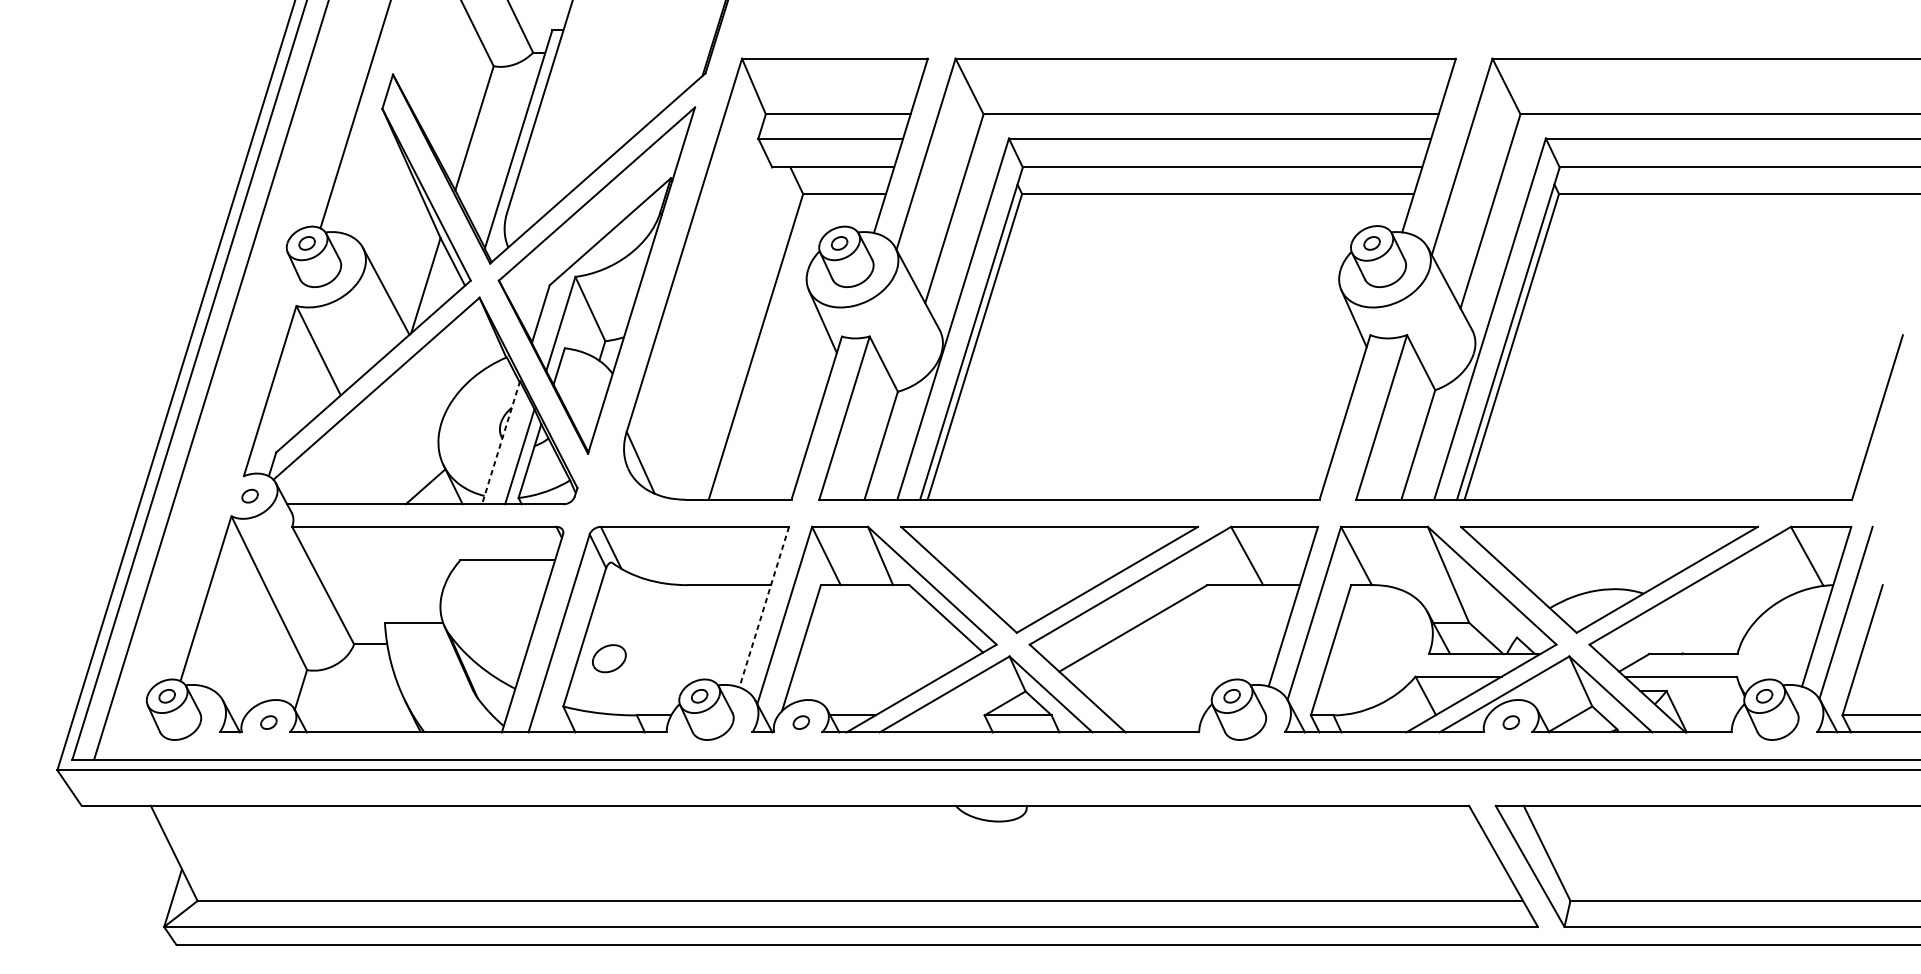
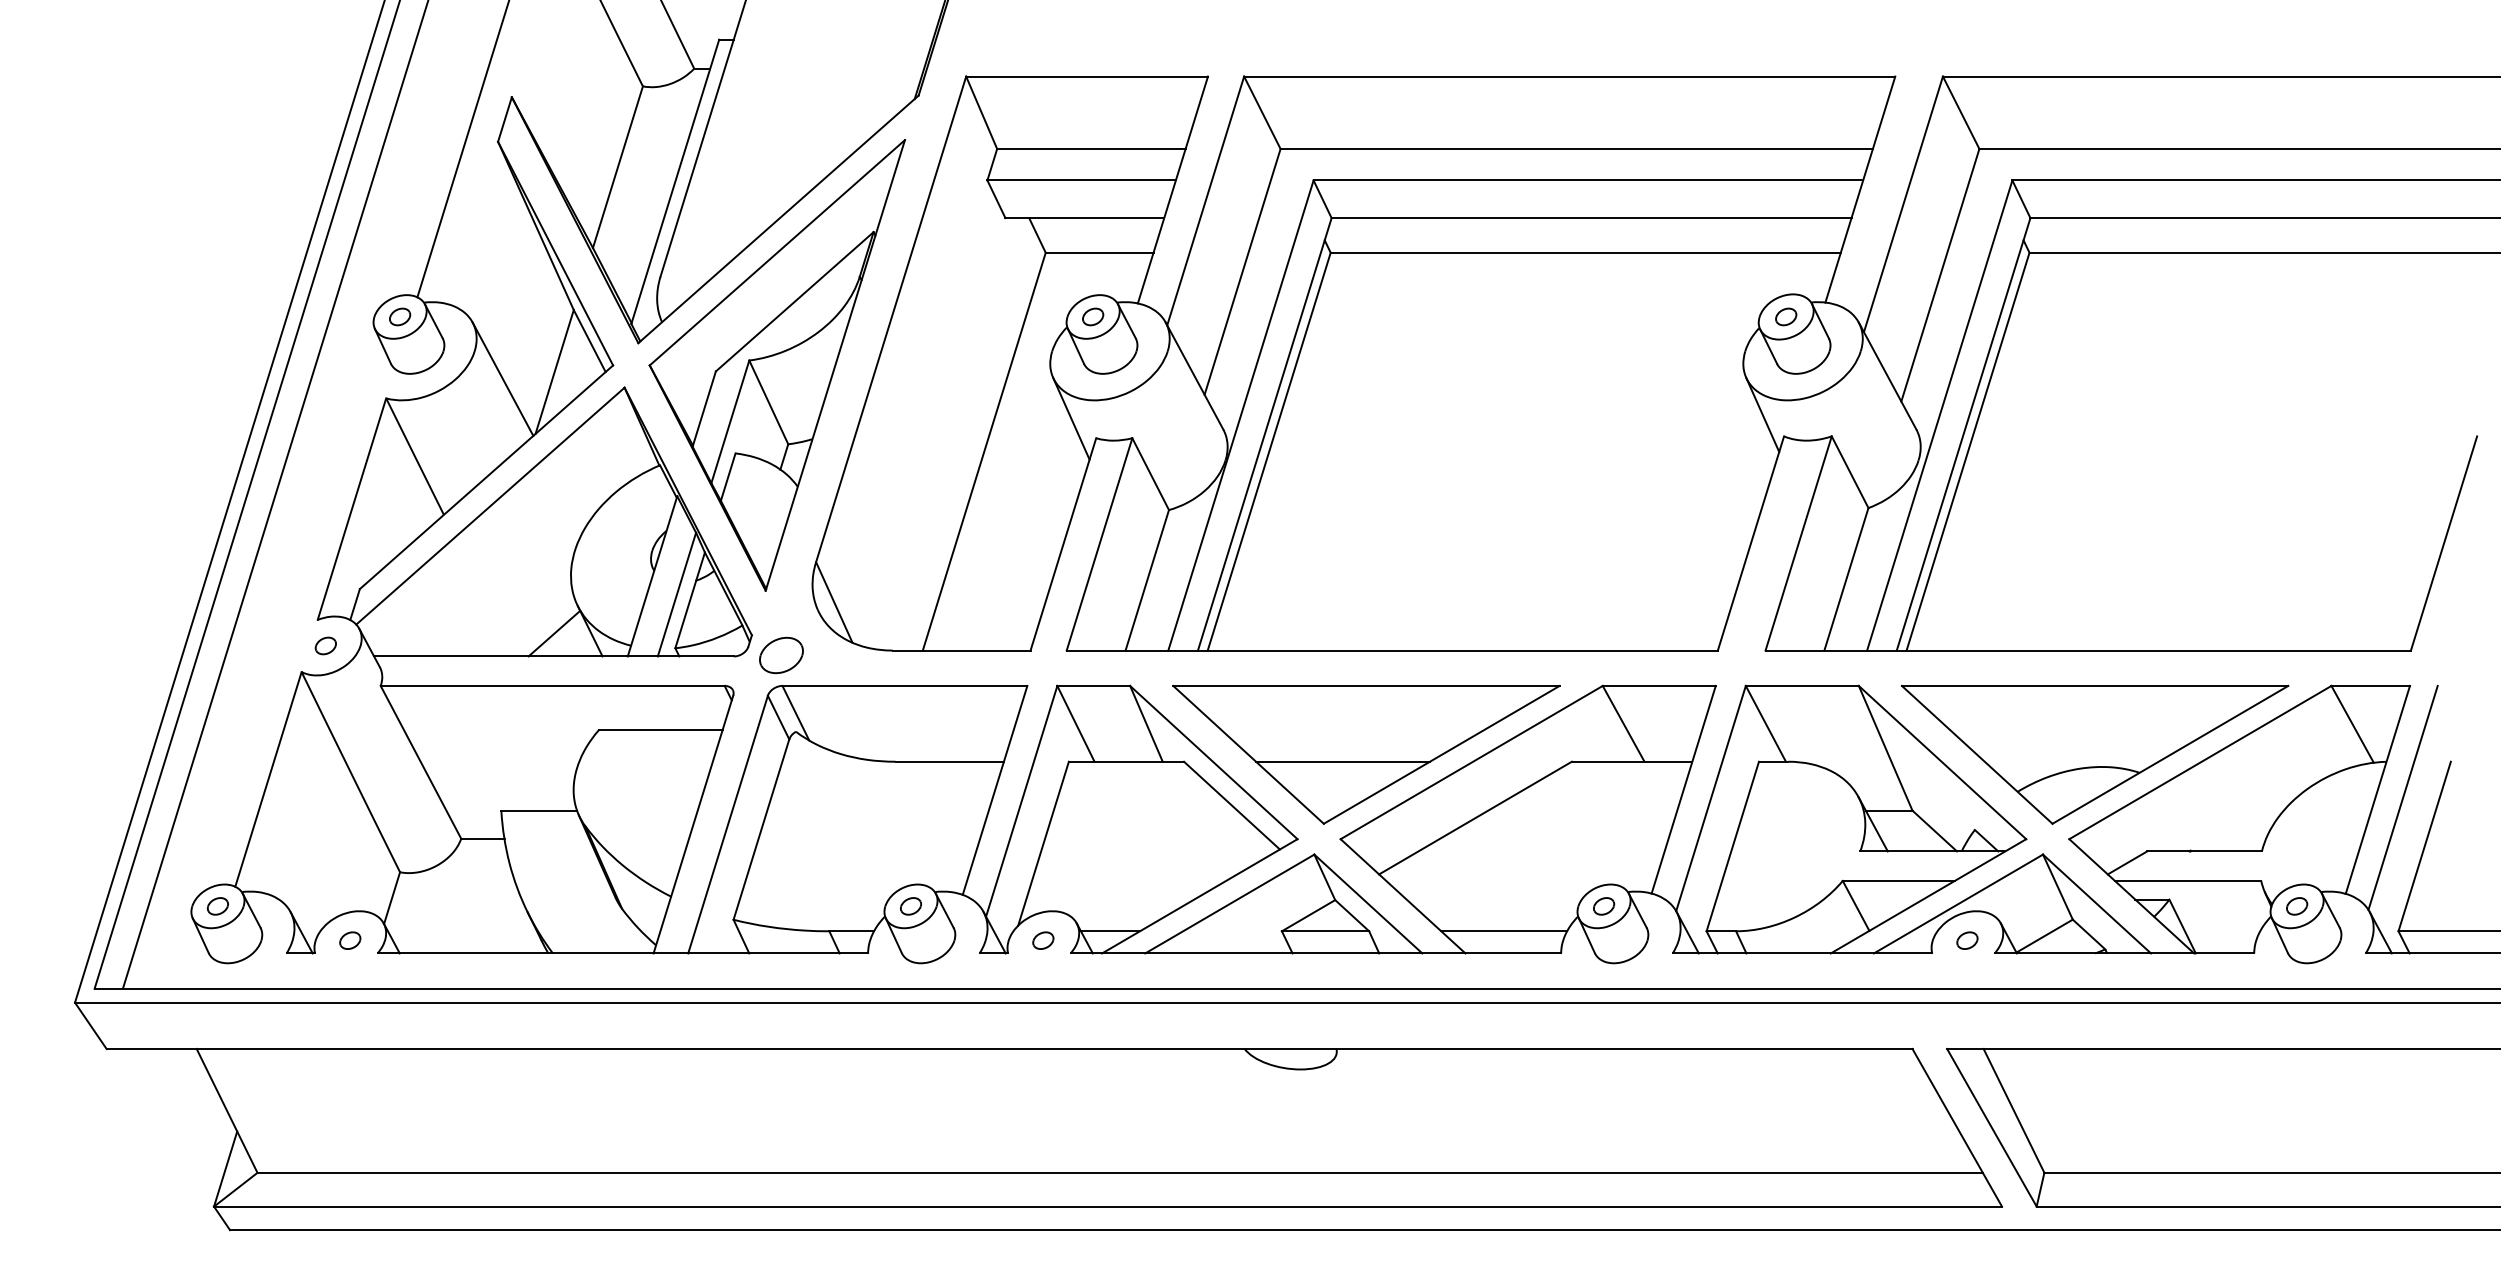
line: (501, 442) -> (652, 576), dashed -> solid
line: (1031, 584) -> (1343, 761), added
line: (763, 607) -> (994, 790), dashed -> solid
part: (609, 657) -> (781, 654), moved
line: (1155, 715) -> (1504, 931), added

